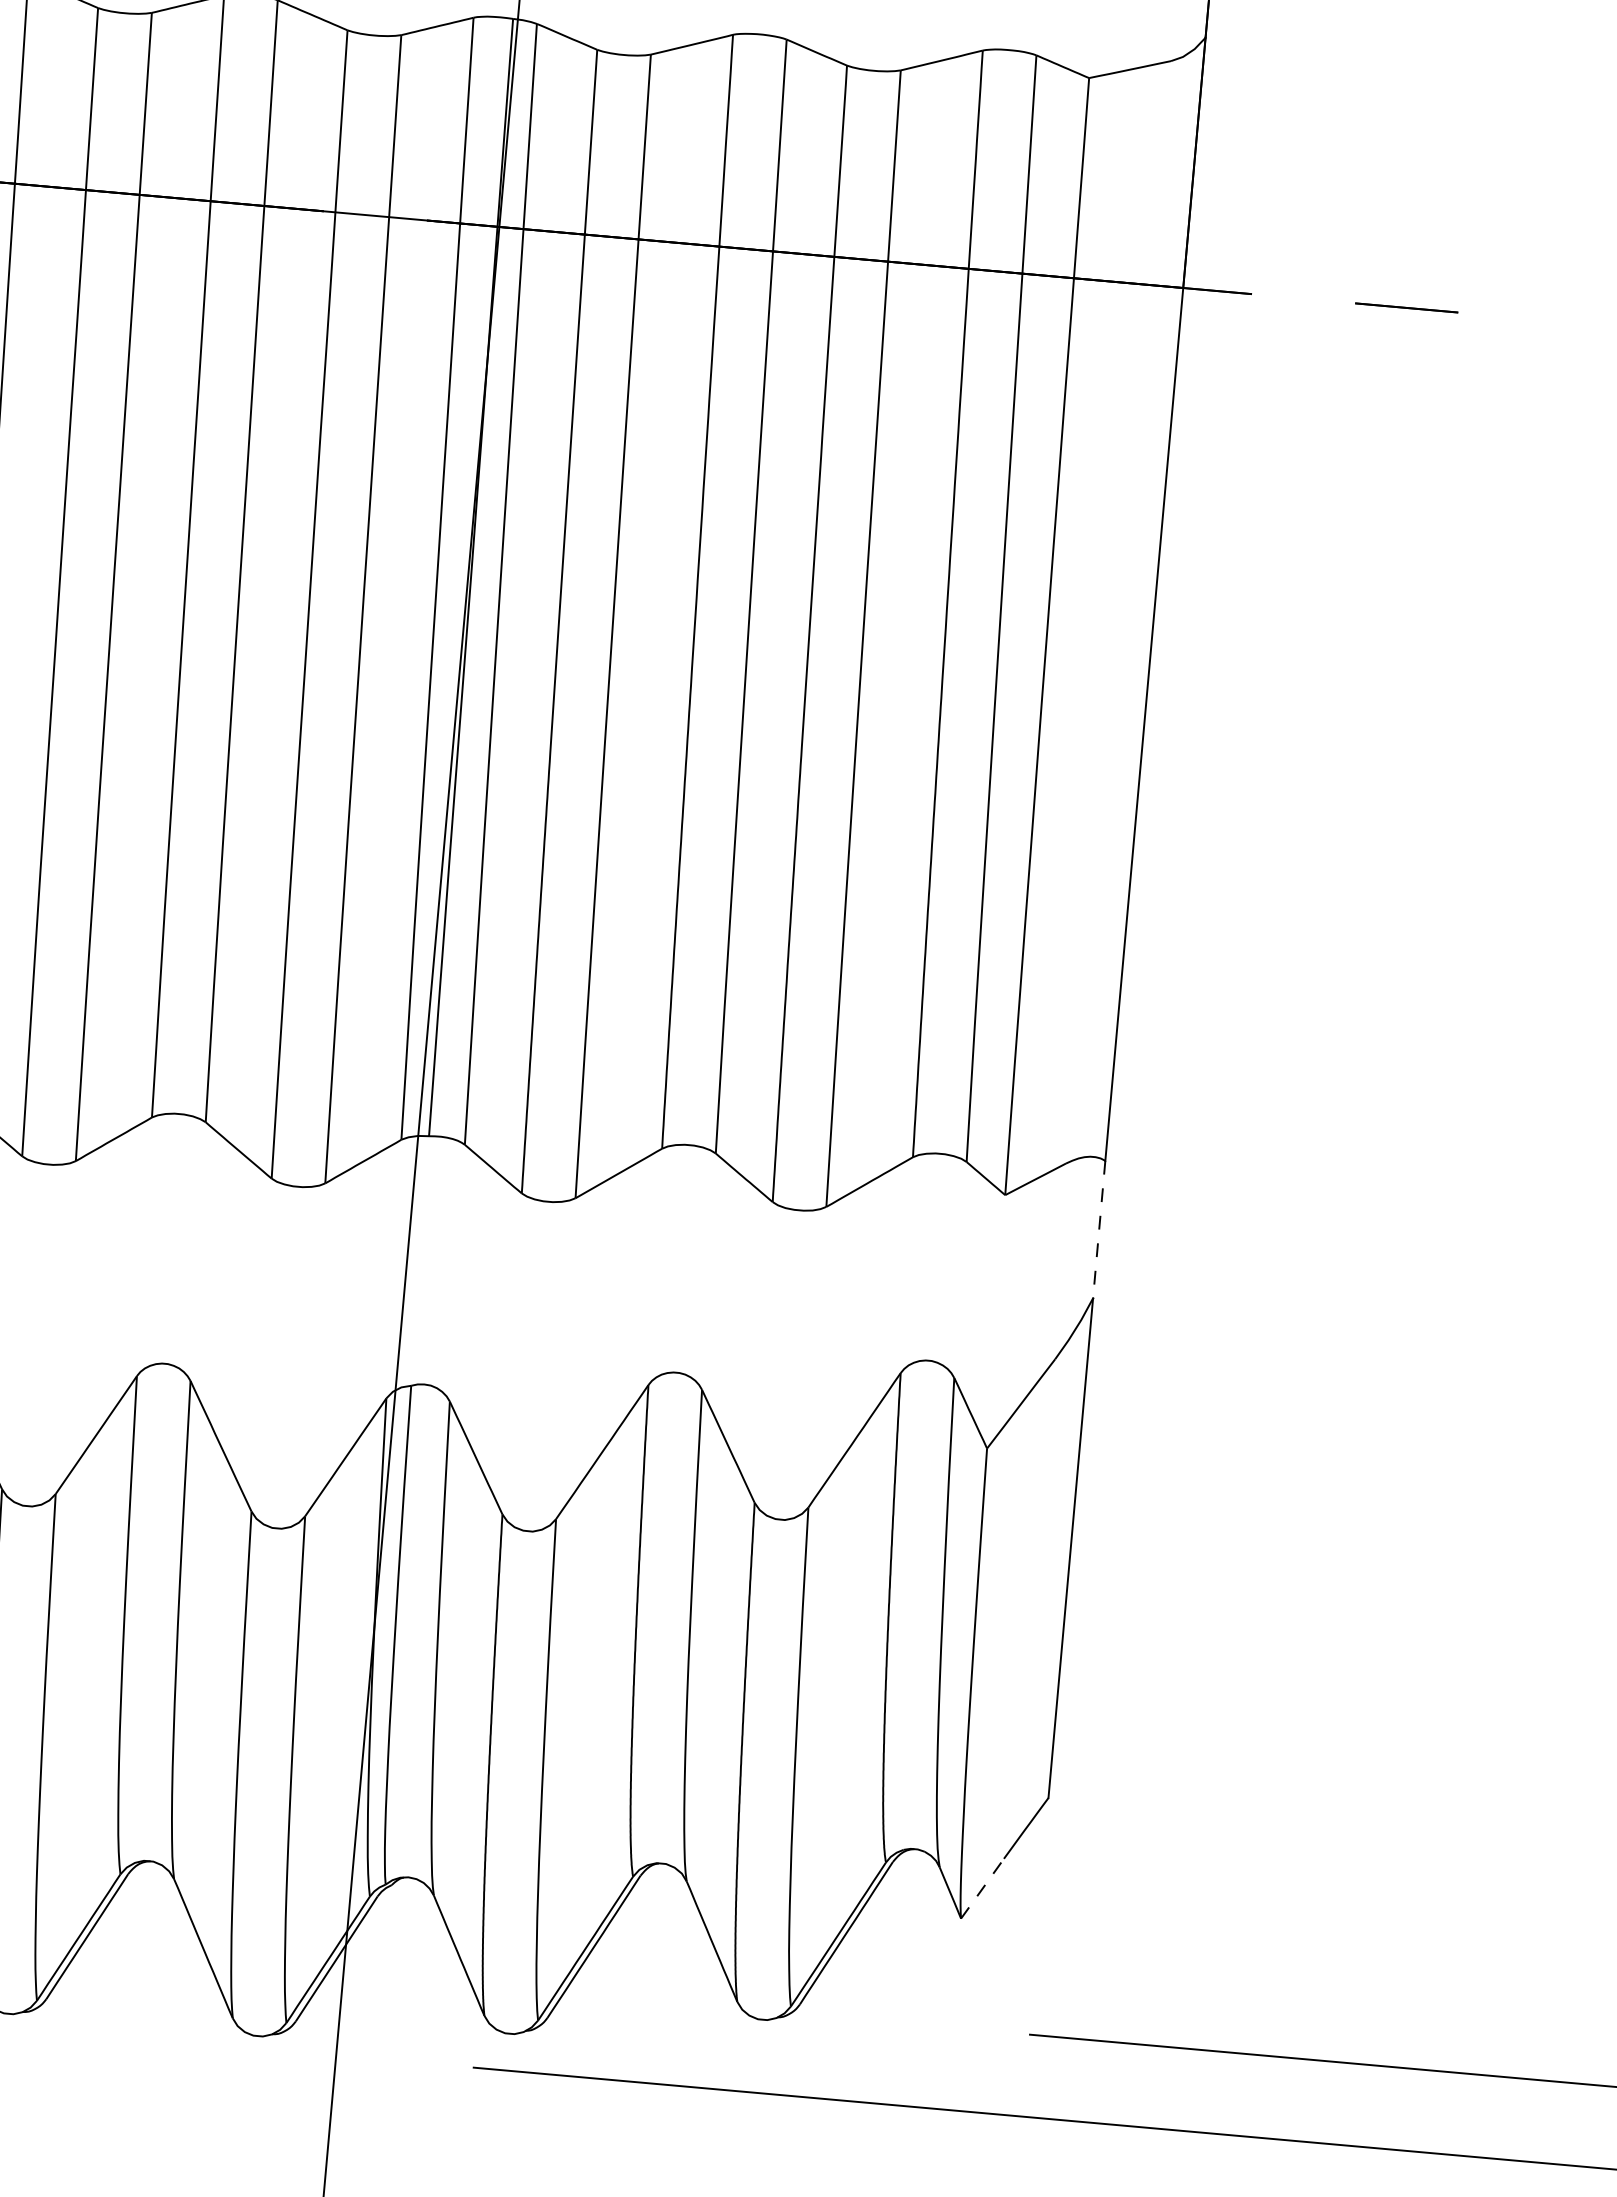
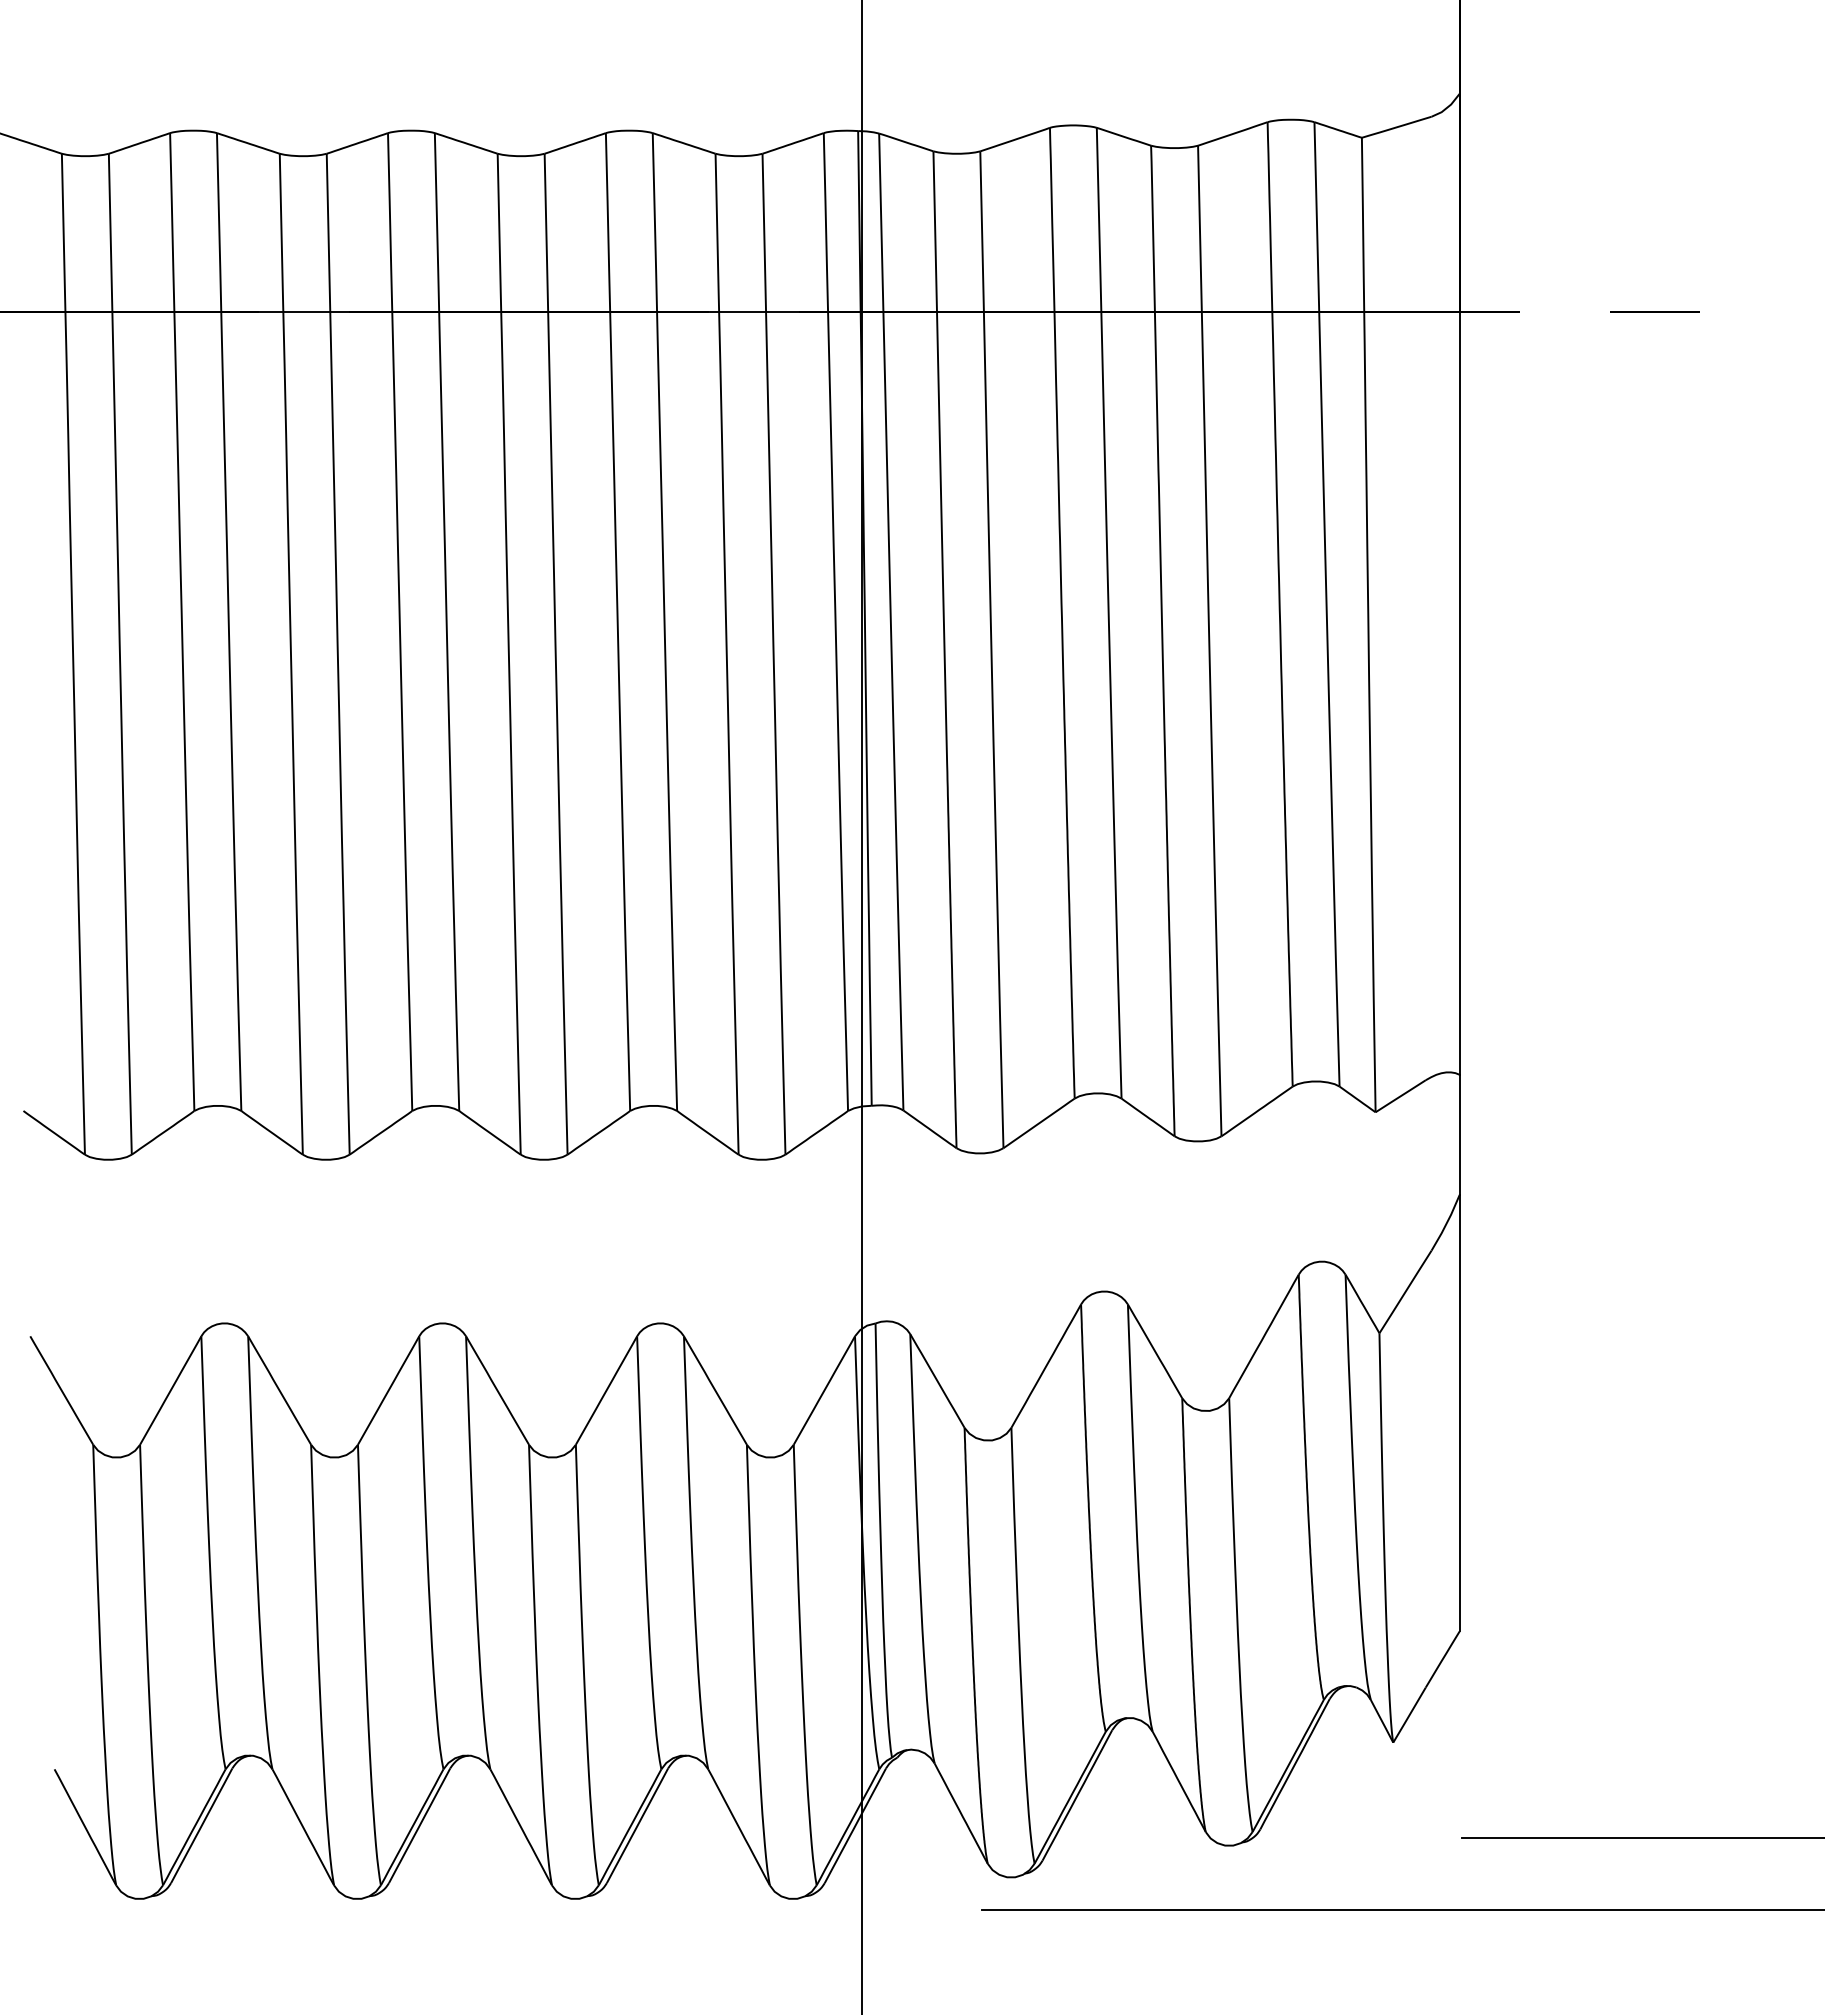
line: (1098, 1230) -> (1459, 1135), dashed -> solid
line: (982, 1889) -> (1409, 1715), dashed -> solid

